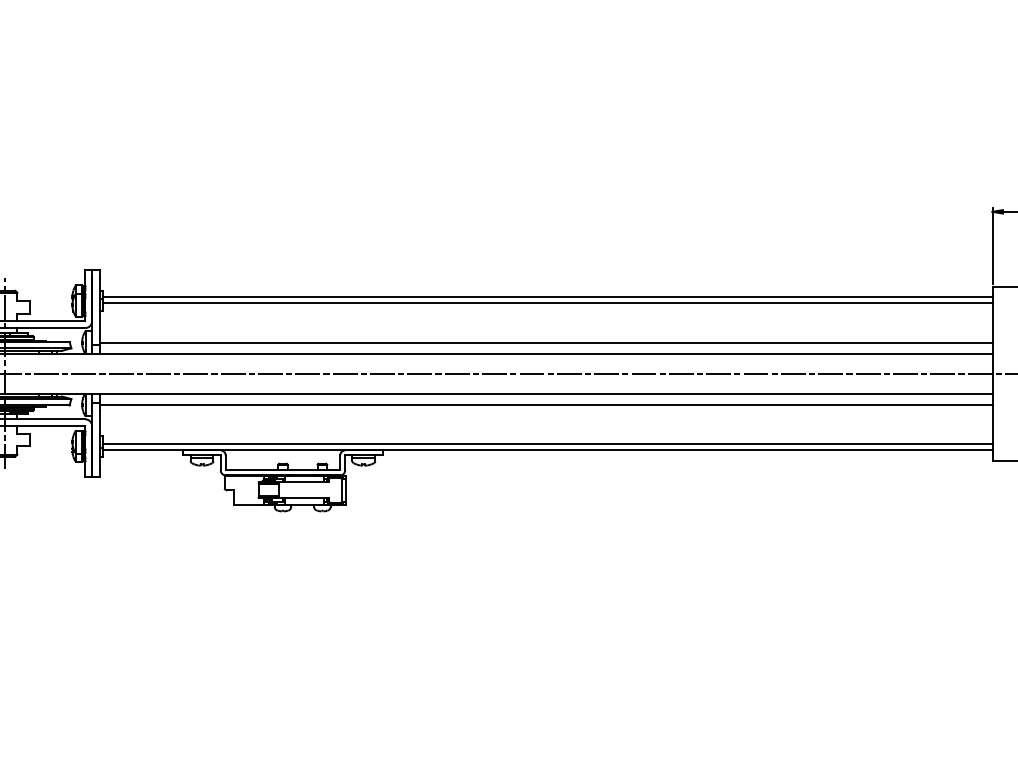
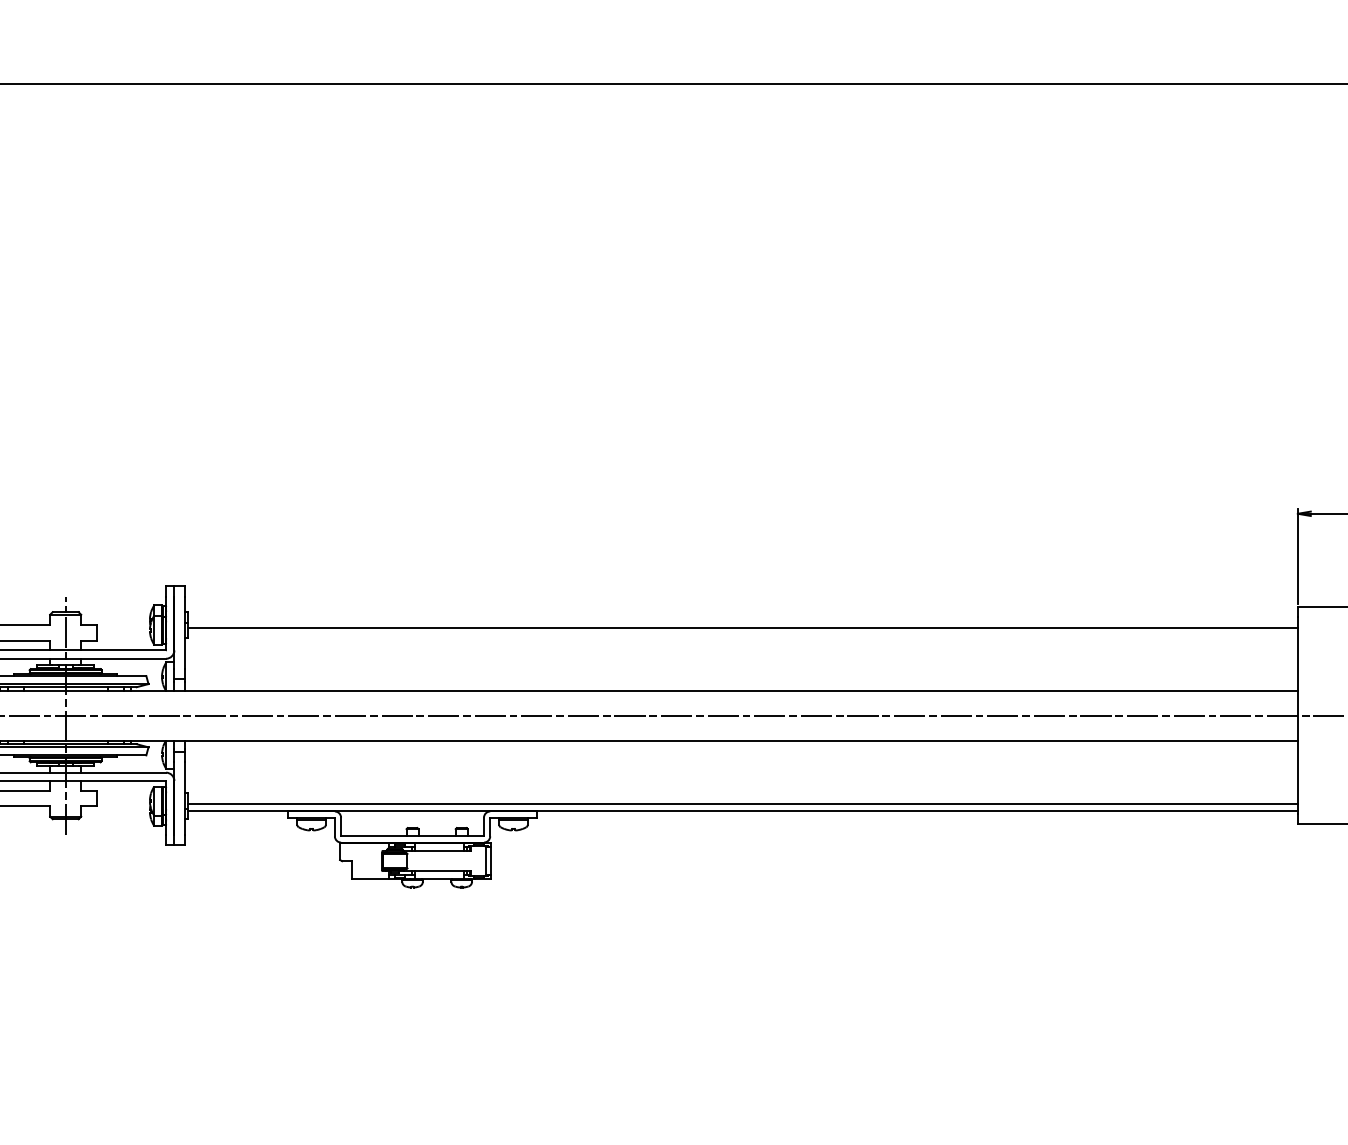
line: (547, 296) -> (742, 619), removed
line: (545, 342) -> (740, 676), removed
line: (545, 404) -> (740, 754), removed

